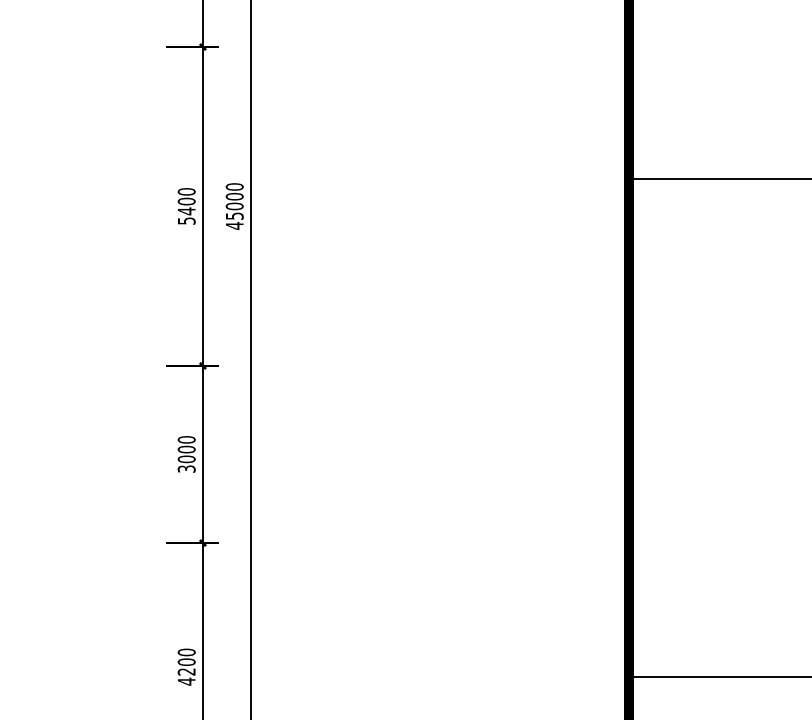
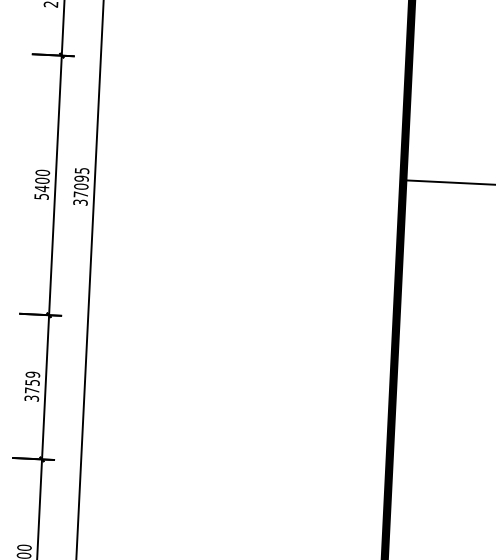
text: (234, 206) -> (81, 186), 45000 -> 37095
text: (186, 449) -> (32, 382), 3000 -> 3759

